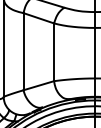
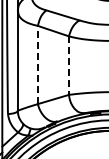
line: (23, 51) -> (37, 64), solid -> dashed
line: (53, 53) -> (68, 66), solid -> dashed

